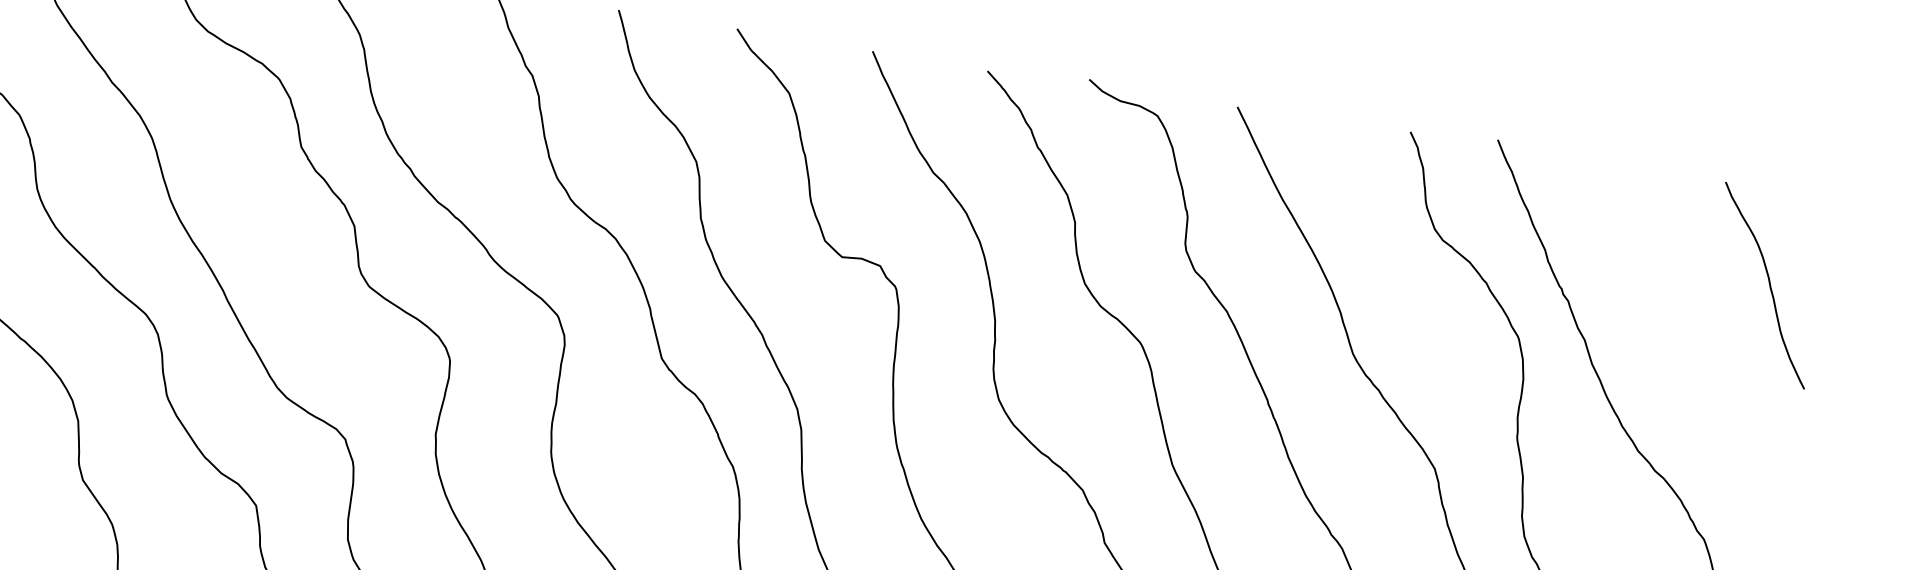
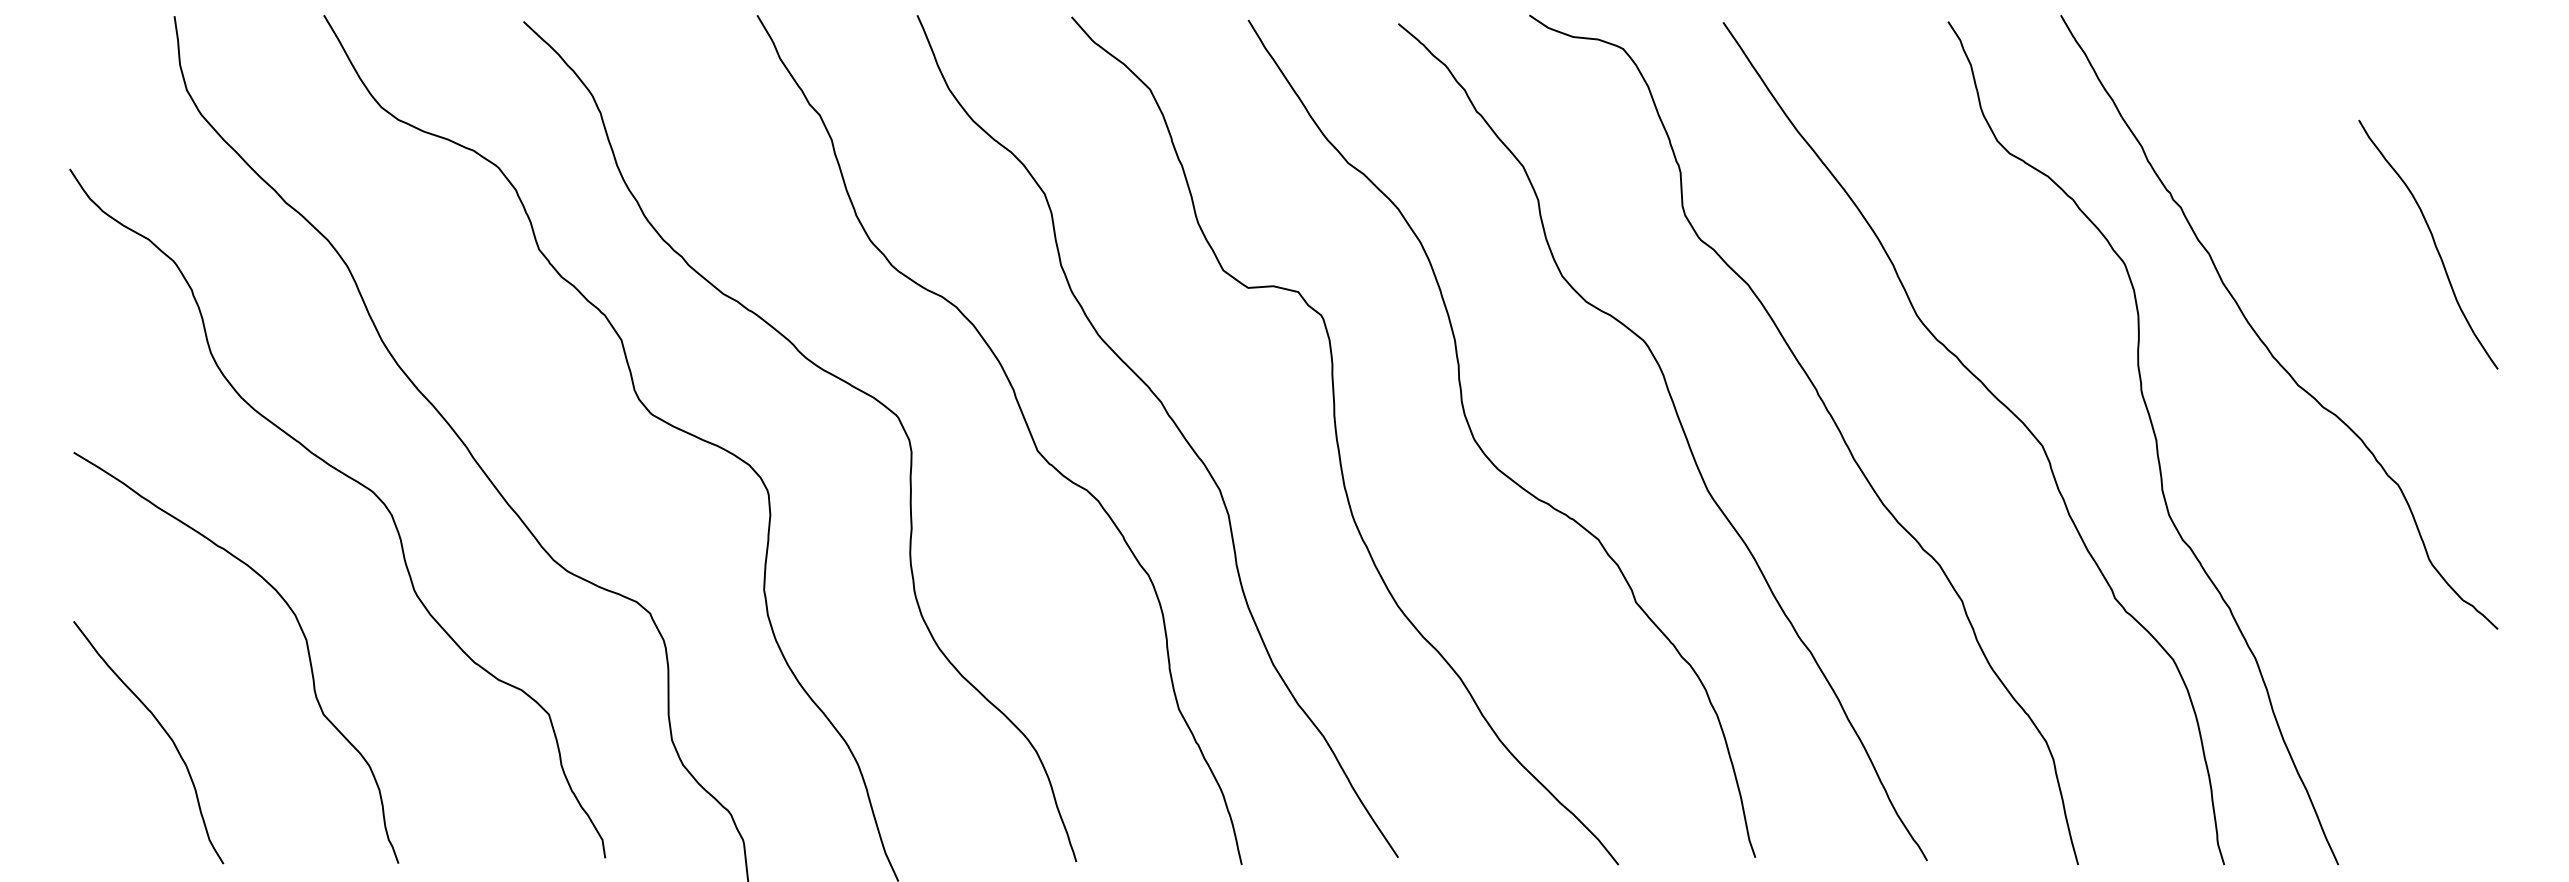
curve: (1769, 284) -> (2433, 242), moved

